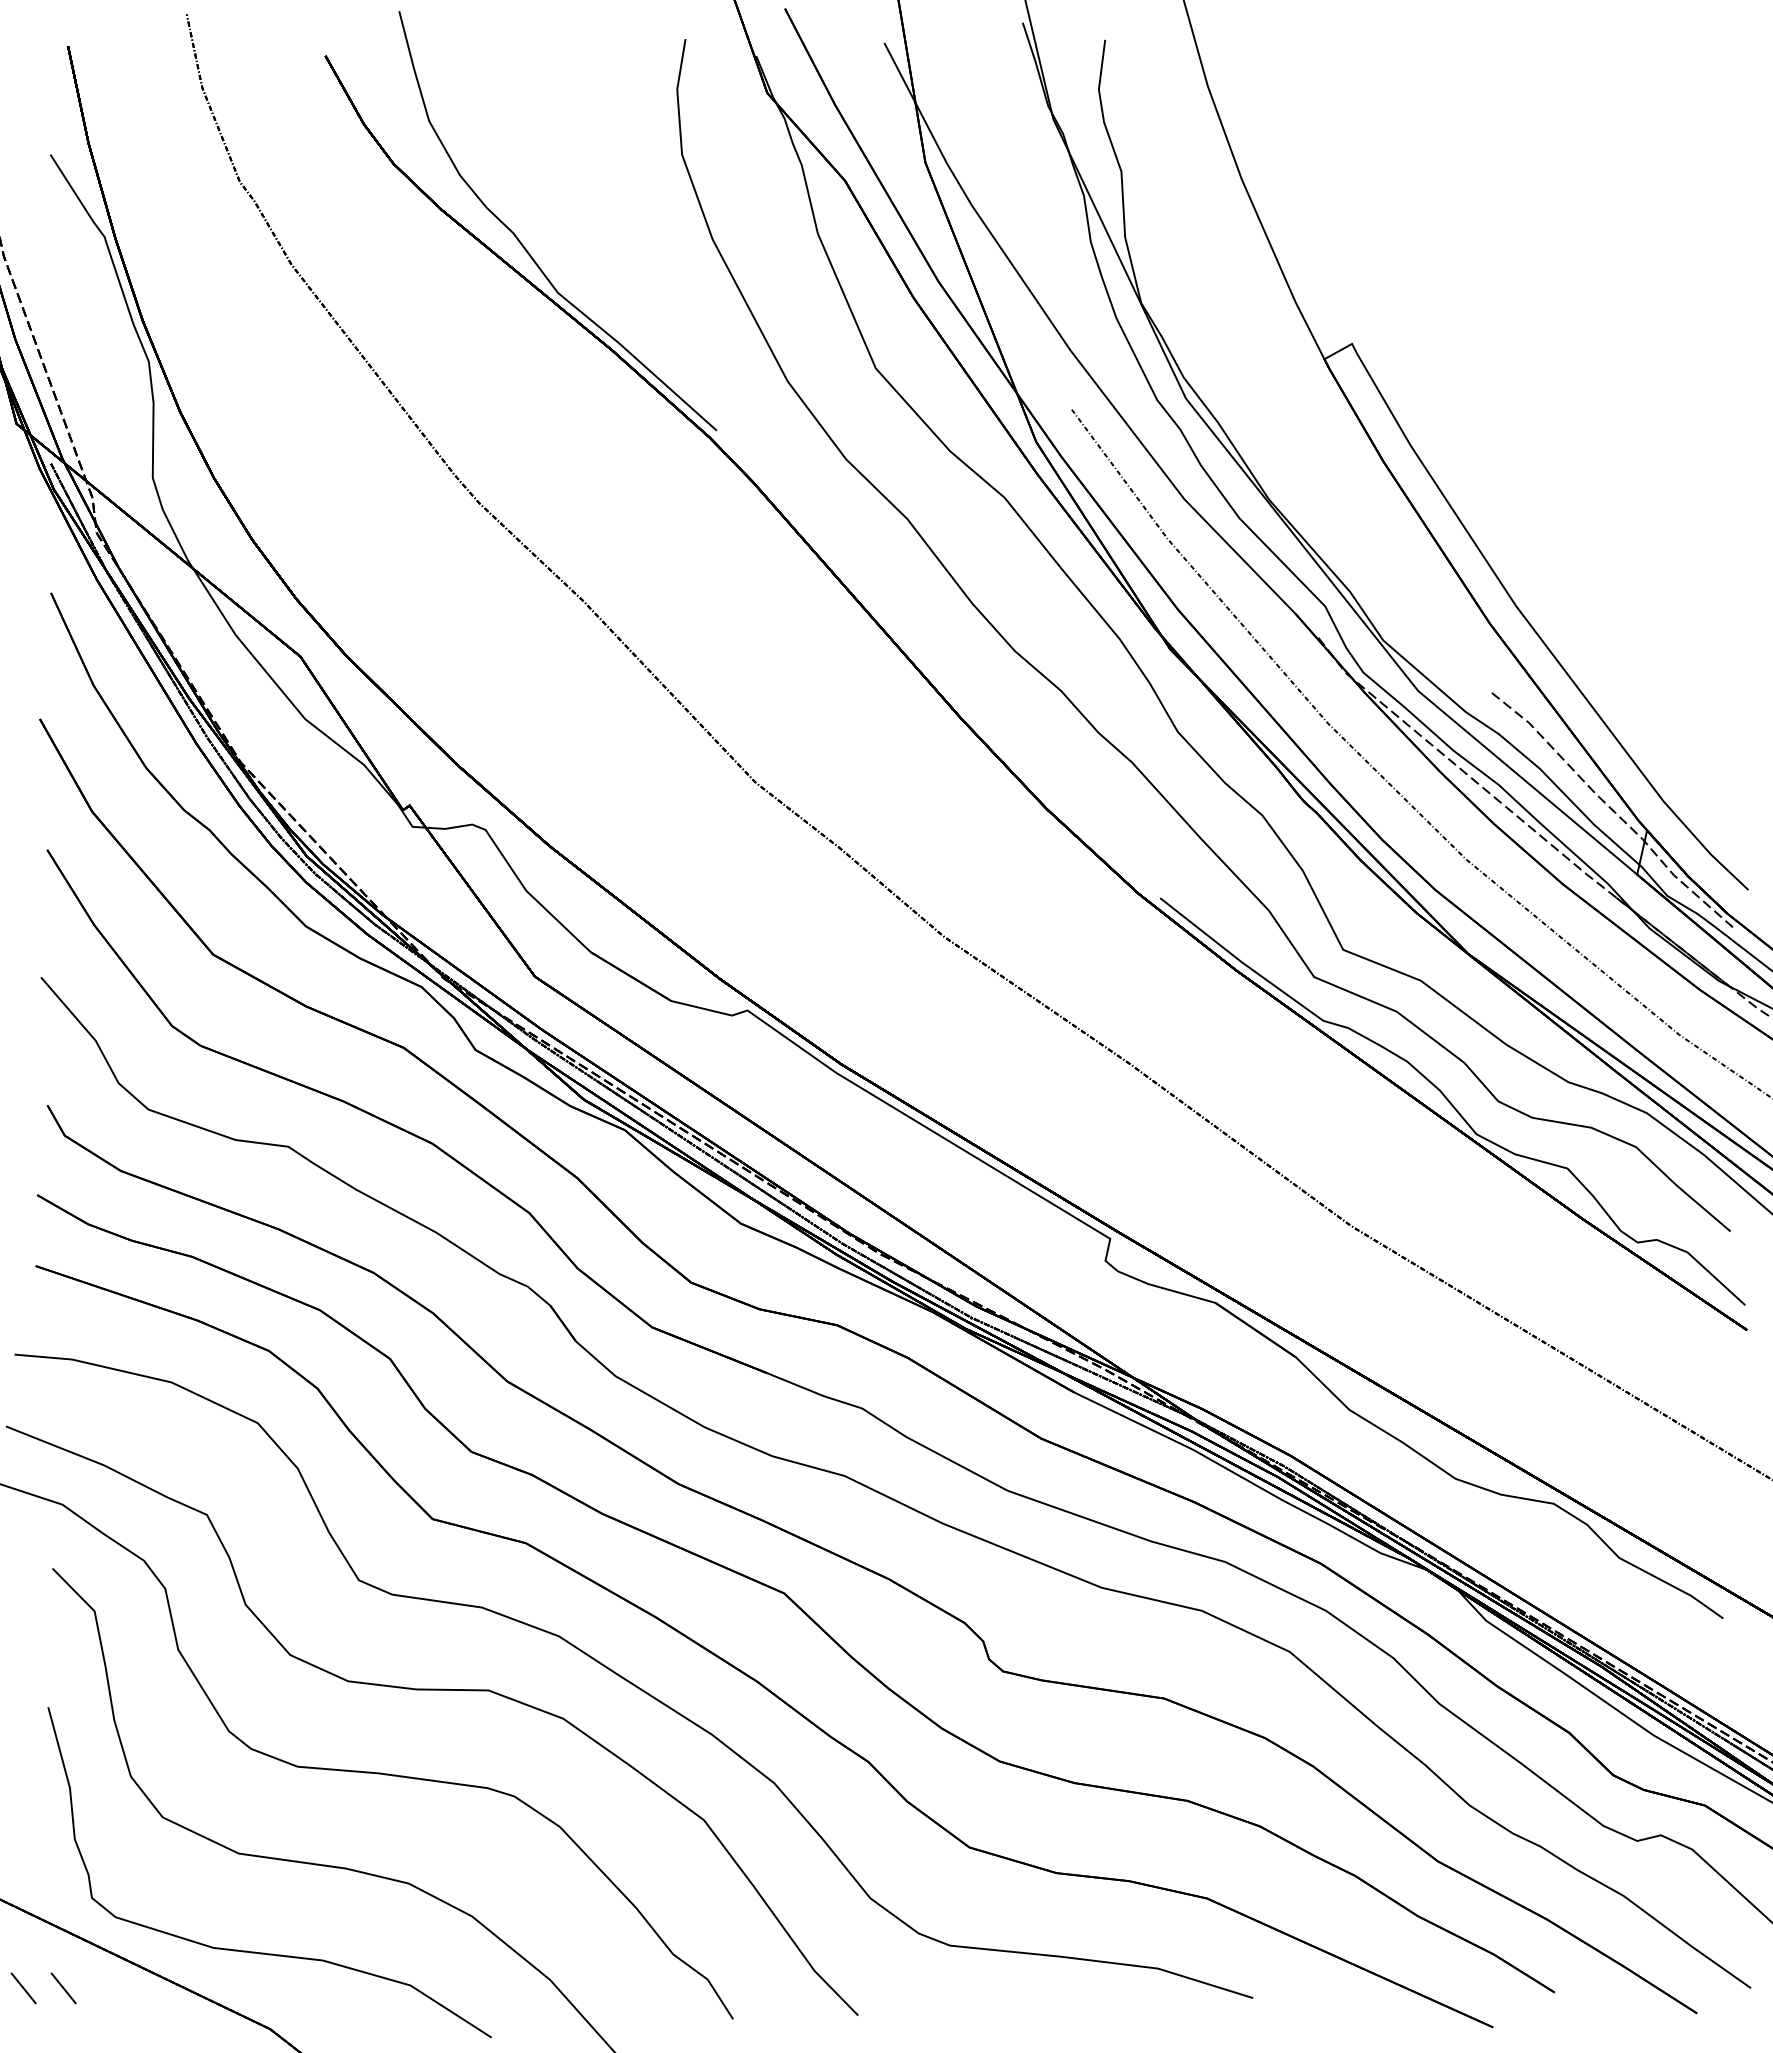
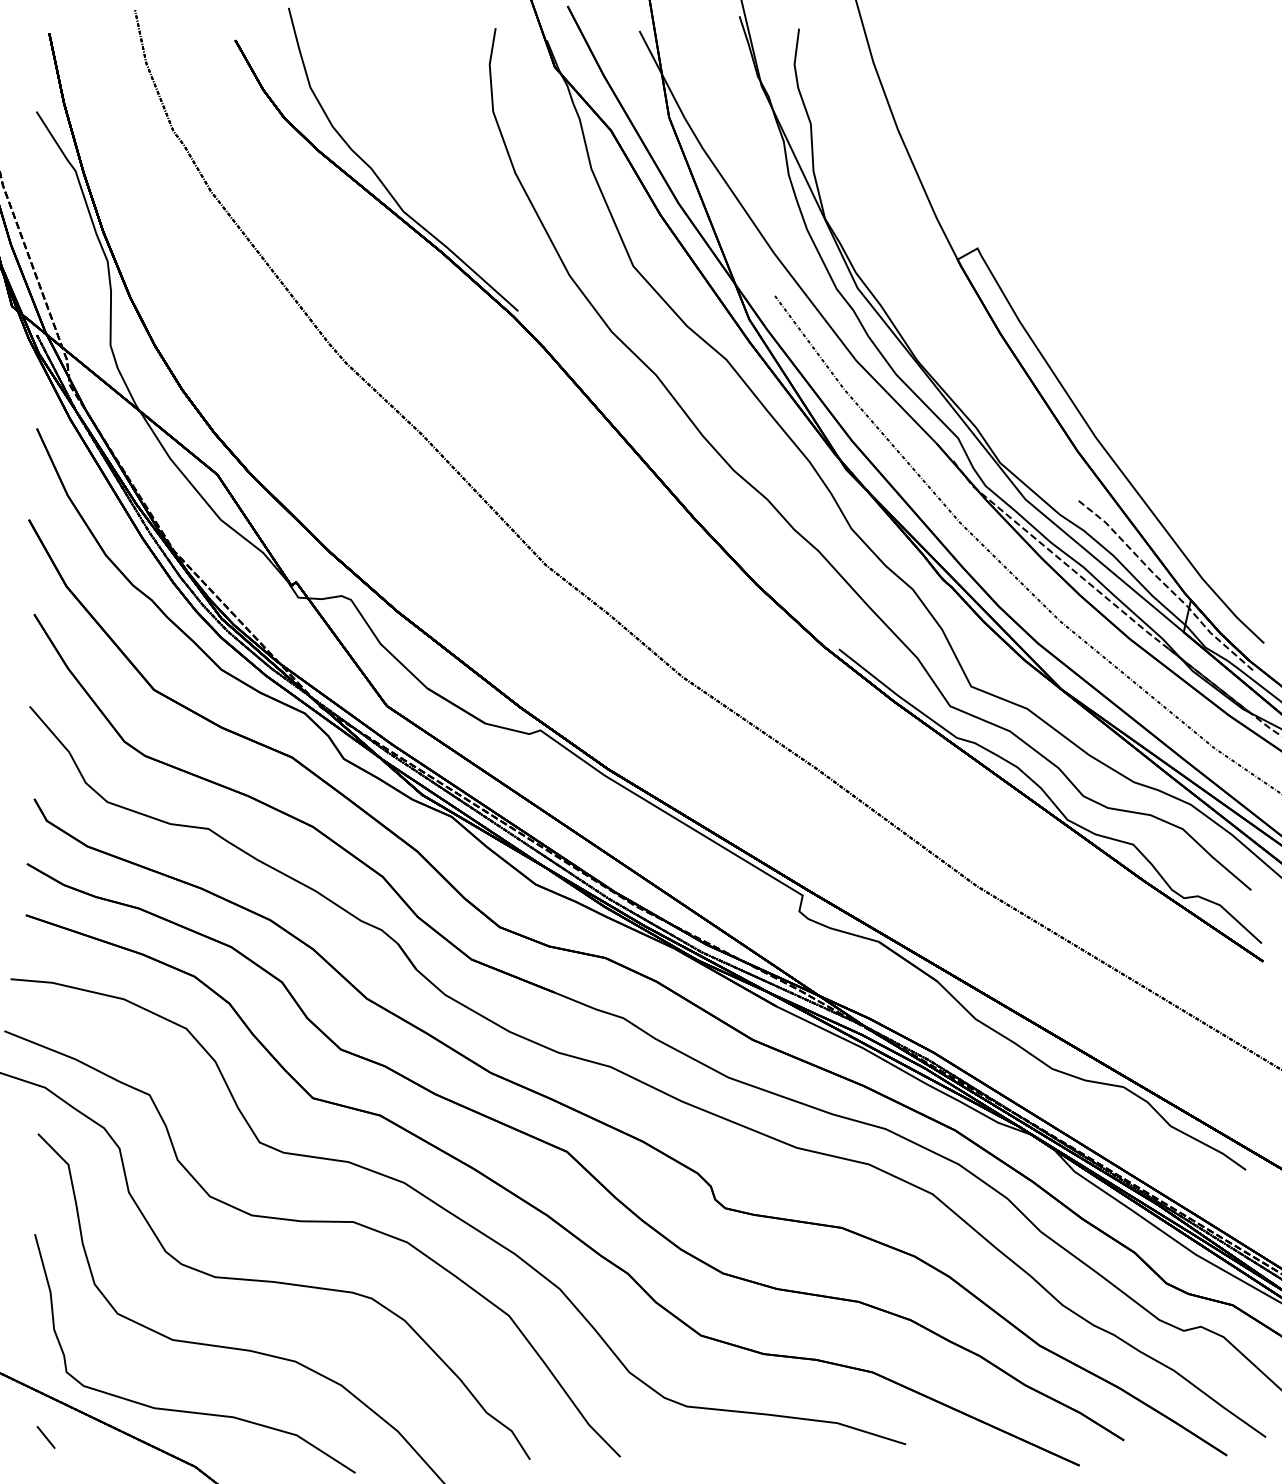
line: (23, 1988) -> (17, 1437), removed

